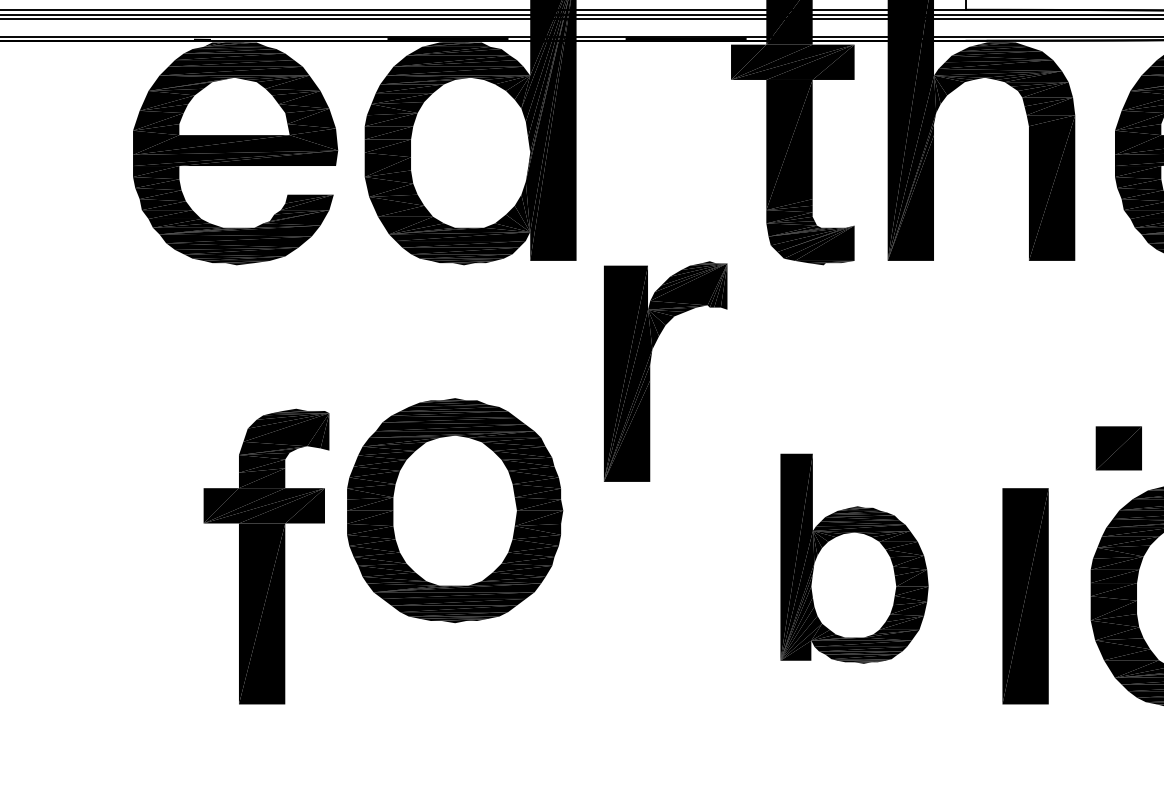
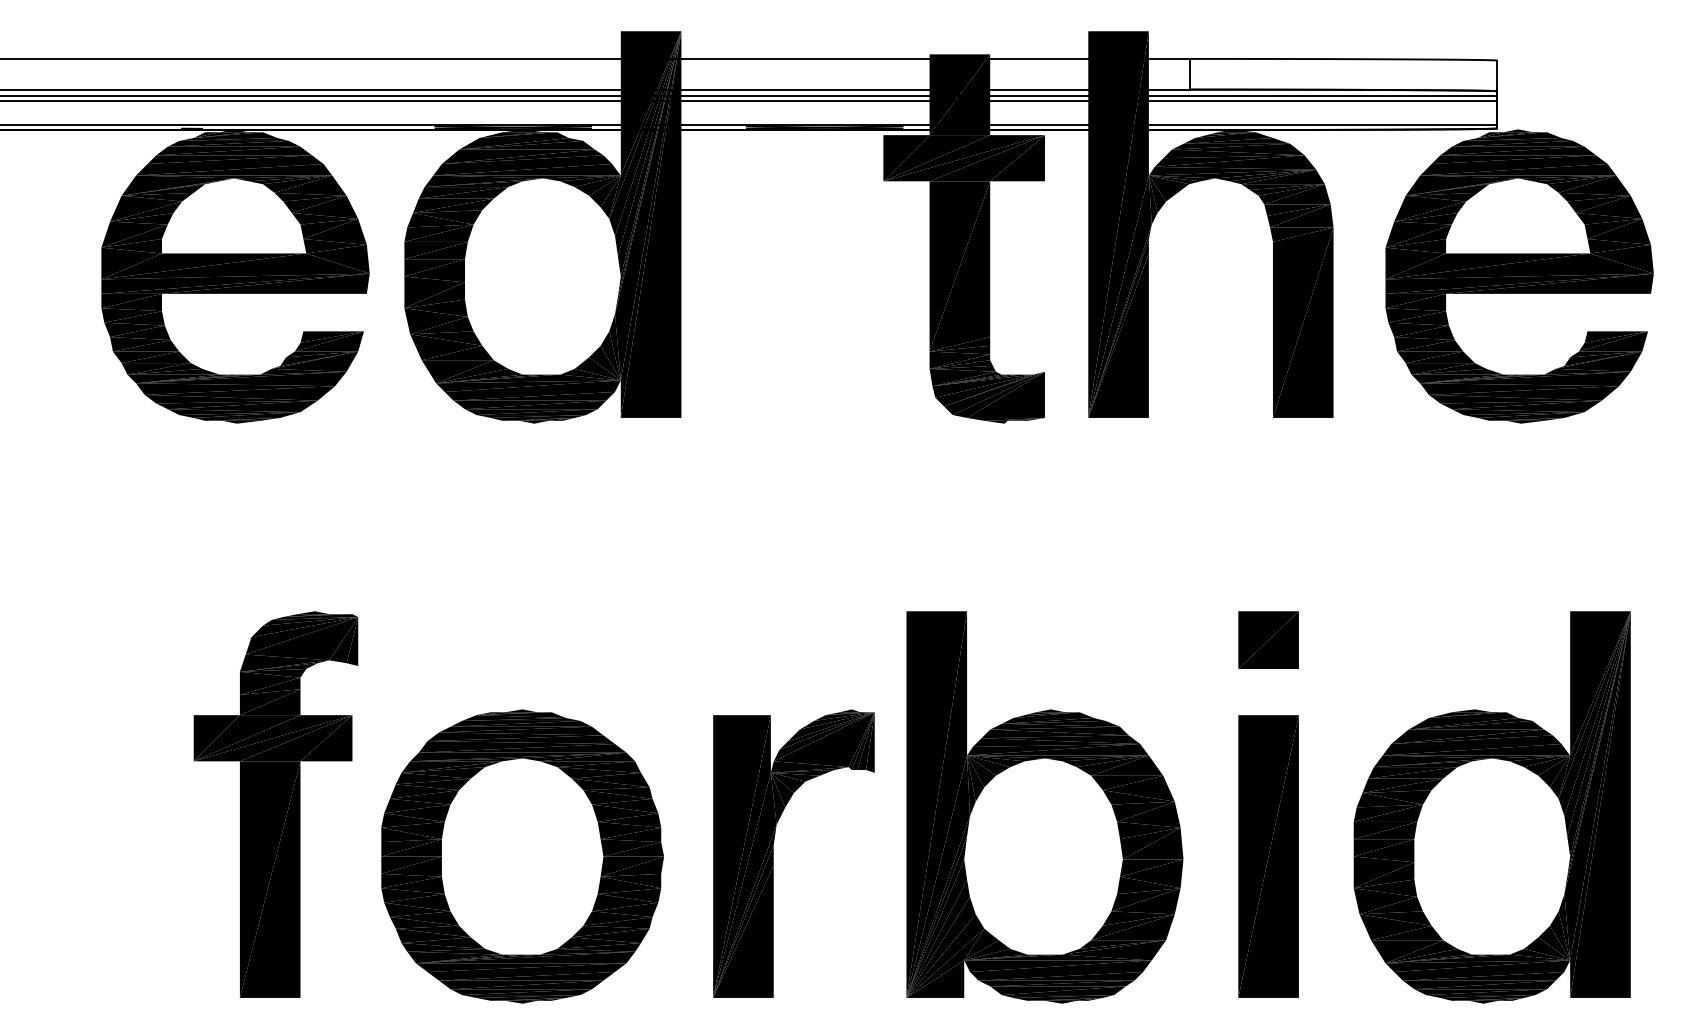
part: (650, 371) -> (773, 853), moved
part: (1118, 447) -> (1268, 639), moved
part: (455, 510) -> (522, 856), moved
part: (854, 558) -> (1044, 807), size x1.43

